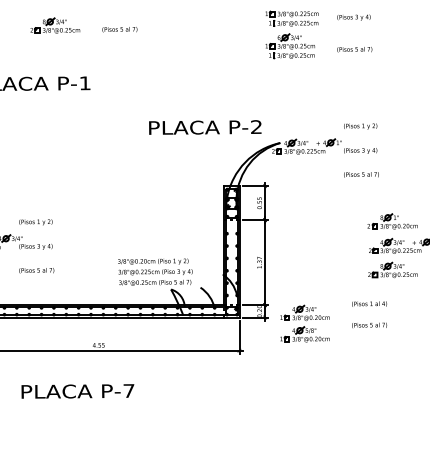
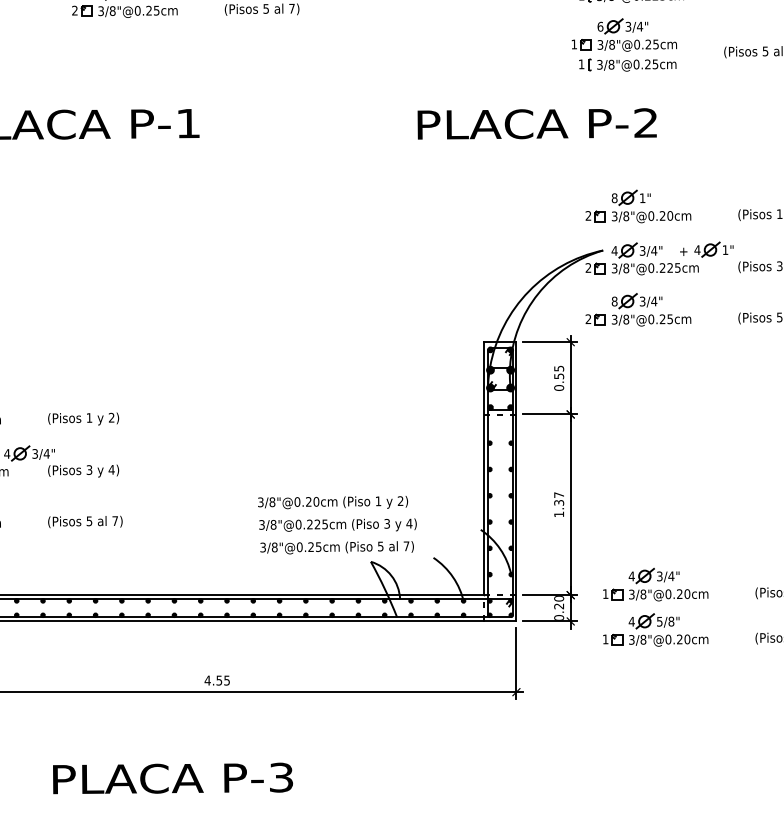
part: (296, 121) -> (637, 204), added
text: (205, 127) -> (537, 123), moved
part: (296, 170) -> (637, 308), added
part: (304, 323) -> (654, 606), moved
text: (128, 391) -> (280, 778), P-7 -> P-3

